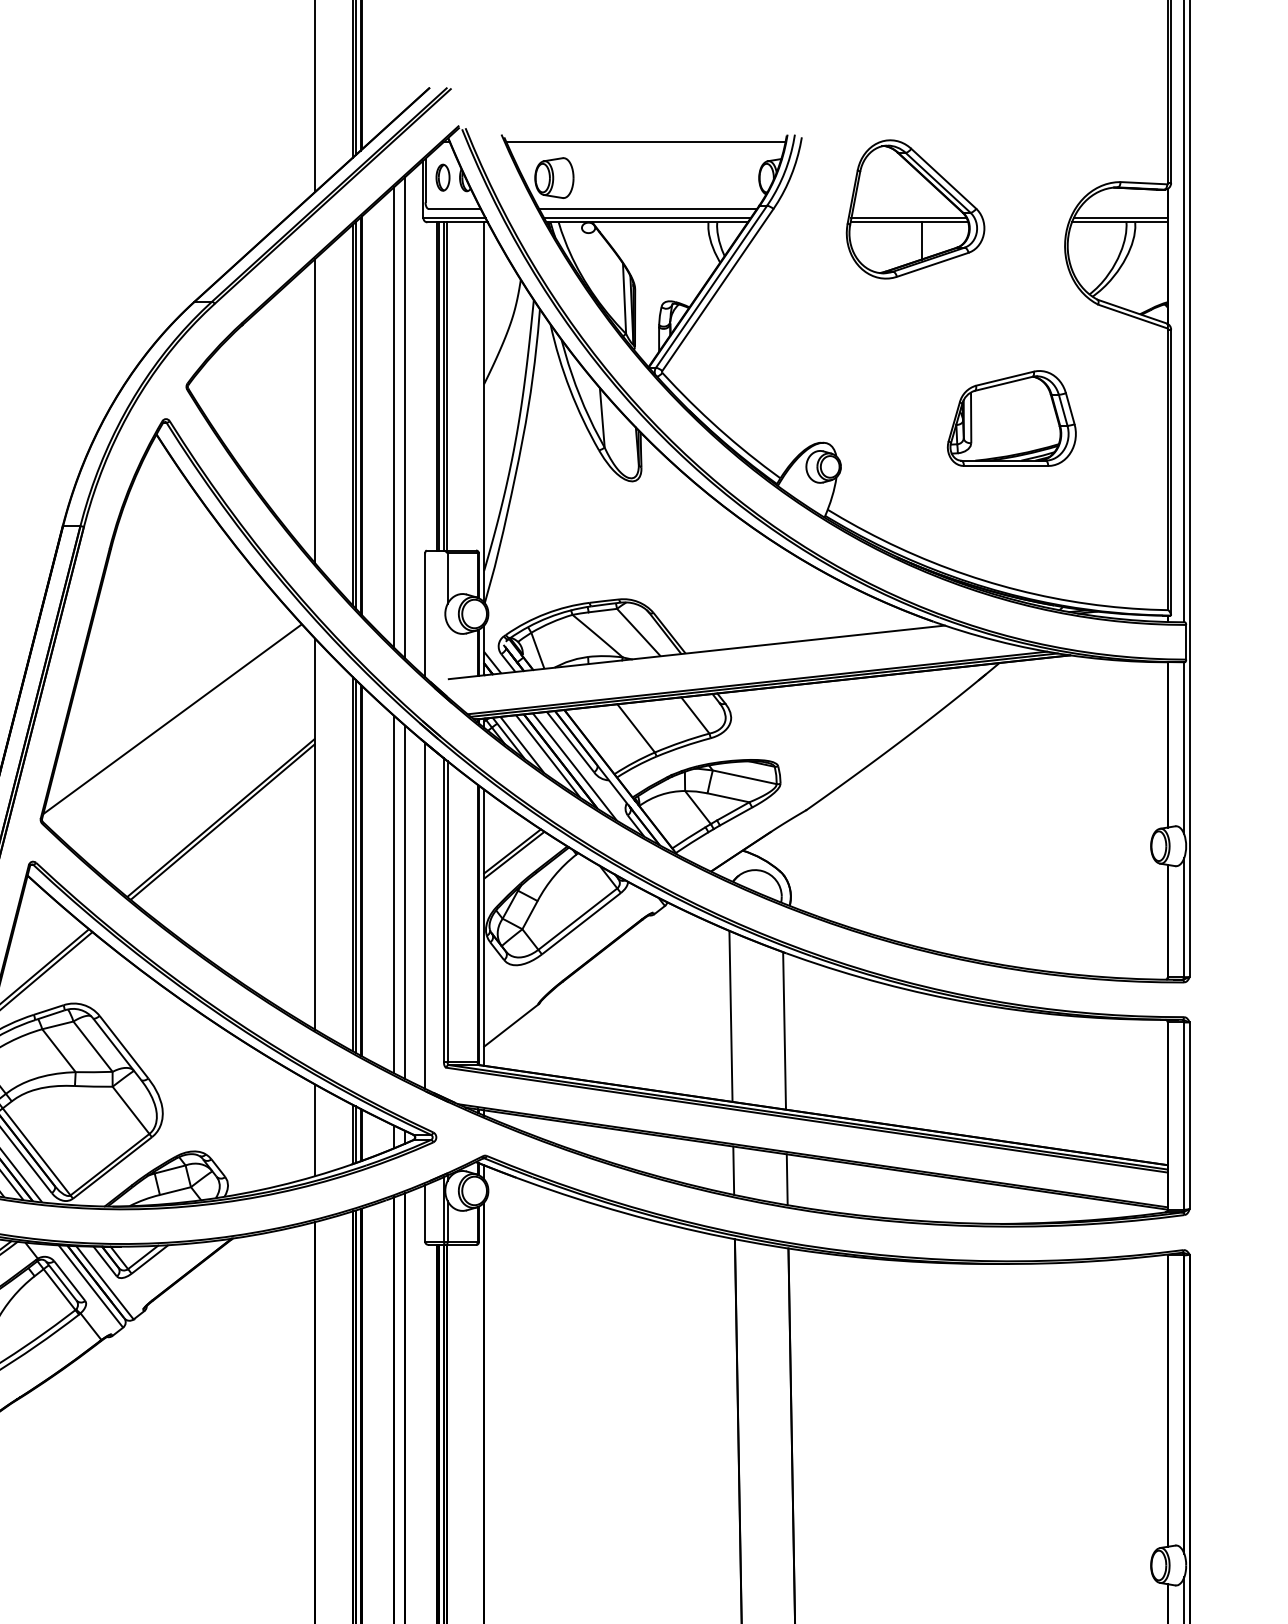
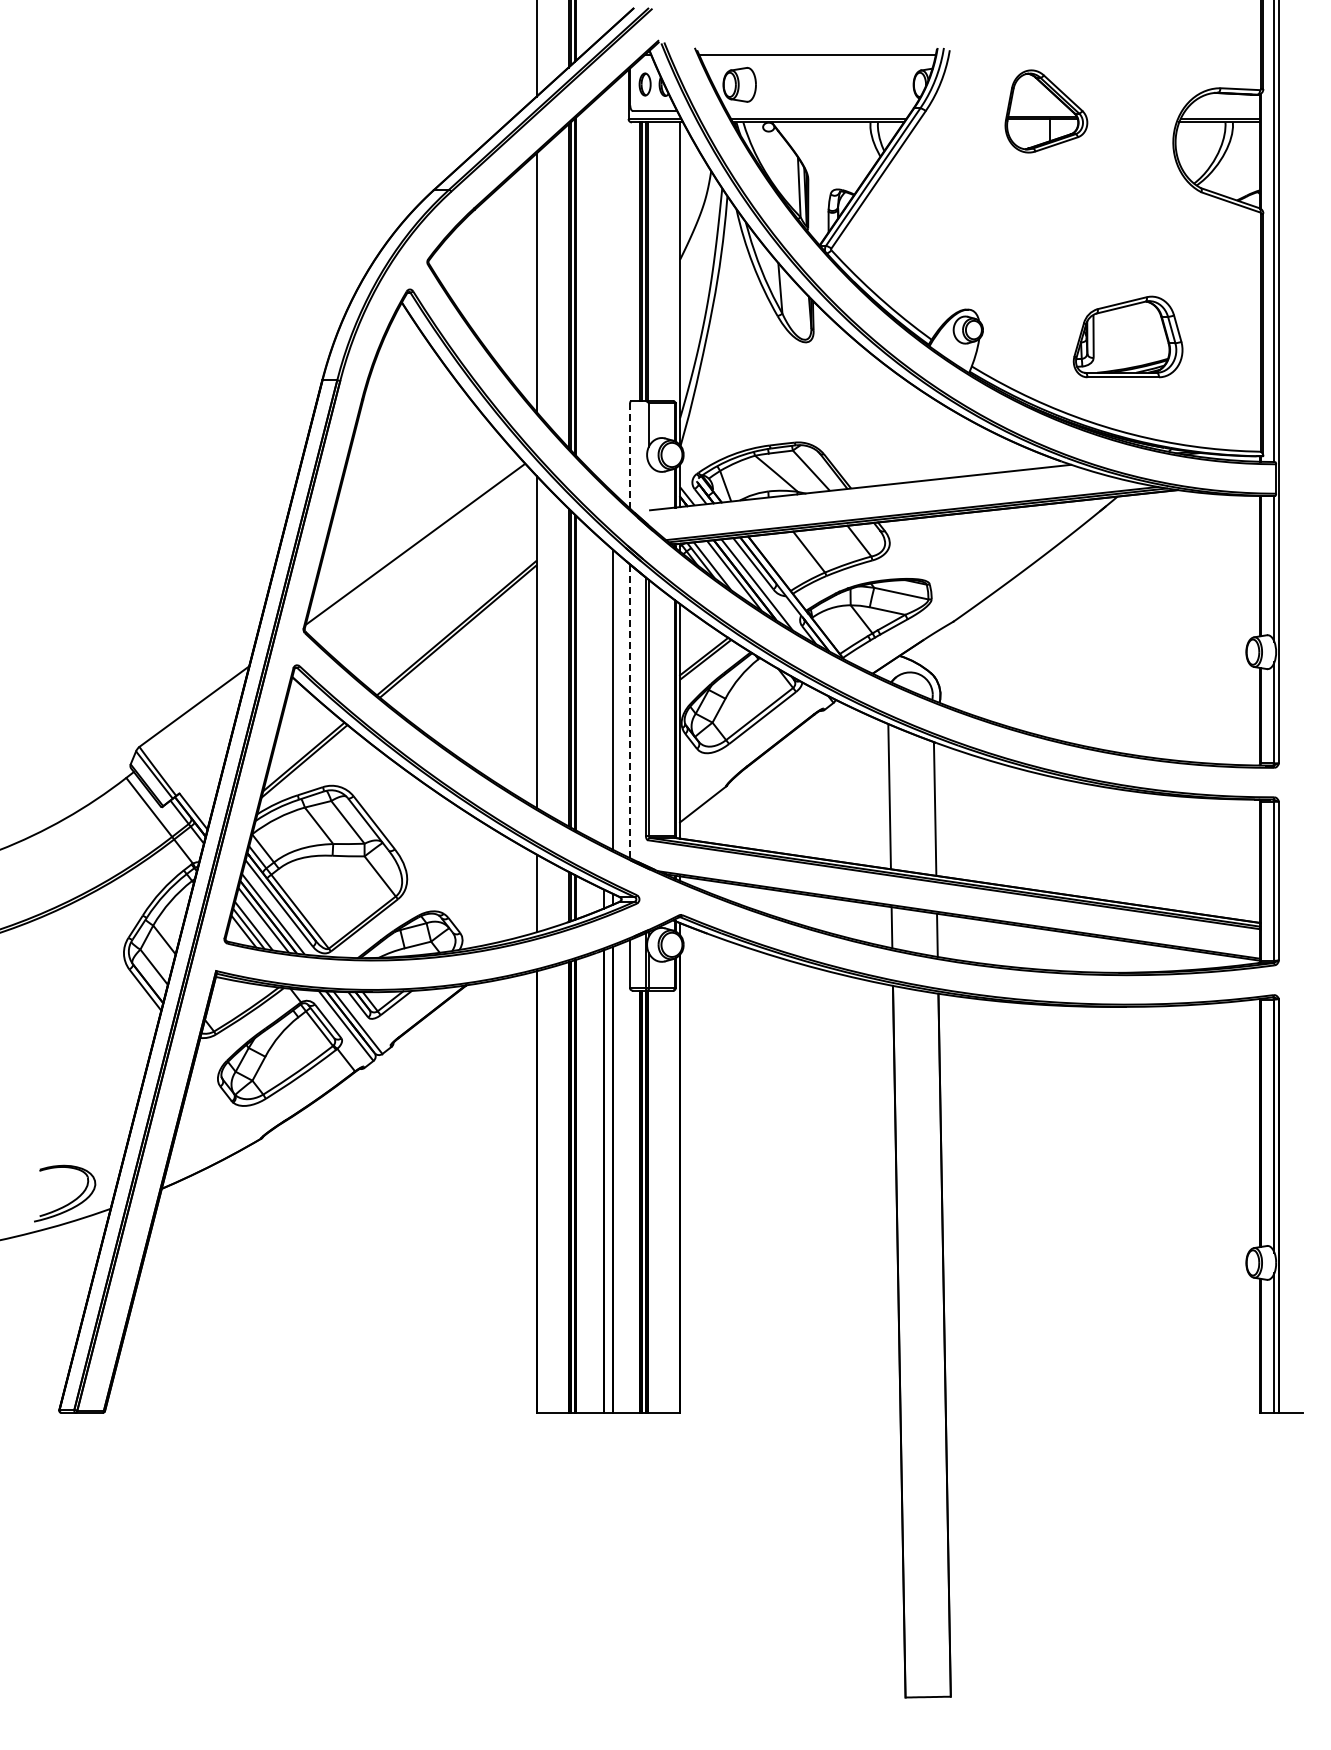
line: (647, 209) -> (818, 111), removed
part: (915, 209) -> (1046, 111), size x0.7
line: (393, 416) -> (603, 287), removed
line: (404, 417) -> (612, 288), removed
part: (1011, 417) -> (1127, 336), moved
line: (425, 615) -> (630, 456), solid -> dashed
line: (393, 894) -> (603, 693), removed
line: (425, 916) -> (630, 711), solid -> dashed

